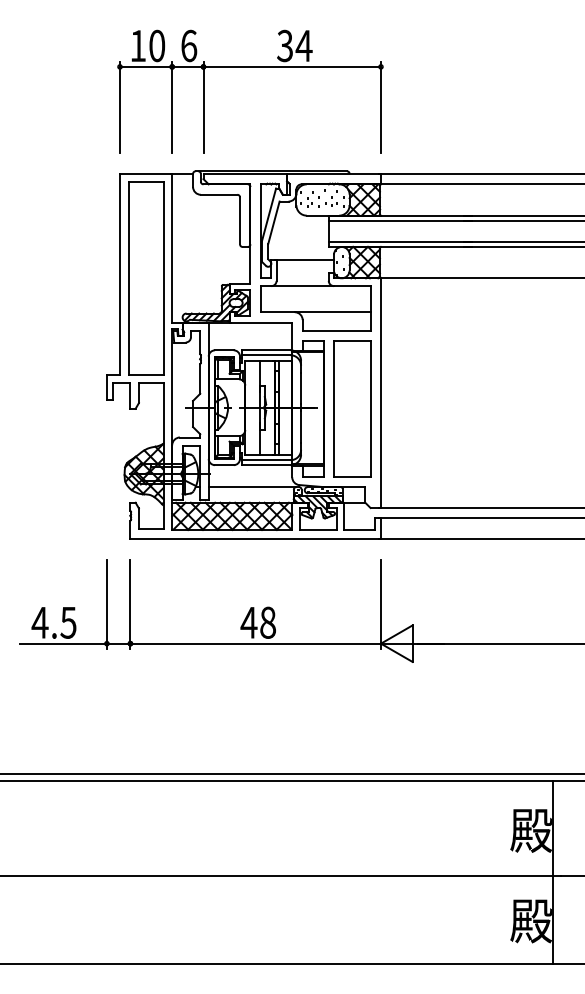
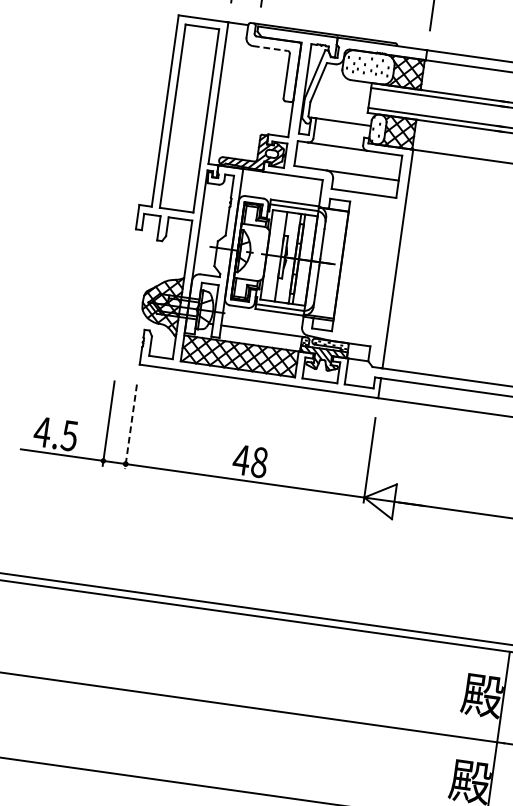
line: (219, 194) -> (270, 48), solid -> dashed
part: (352, 408) -> (368, 269), removed
line: (130, 605) -> (130, 427), solid -> dashed

